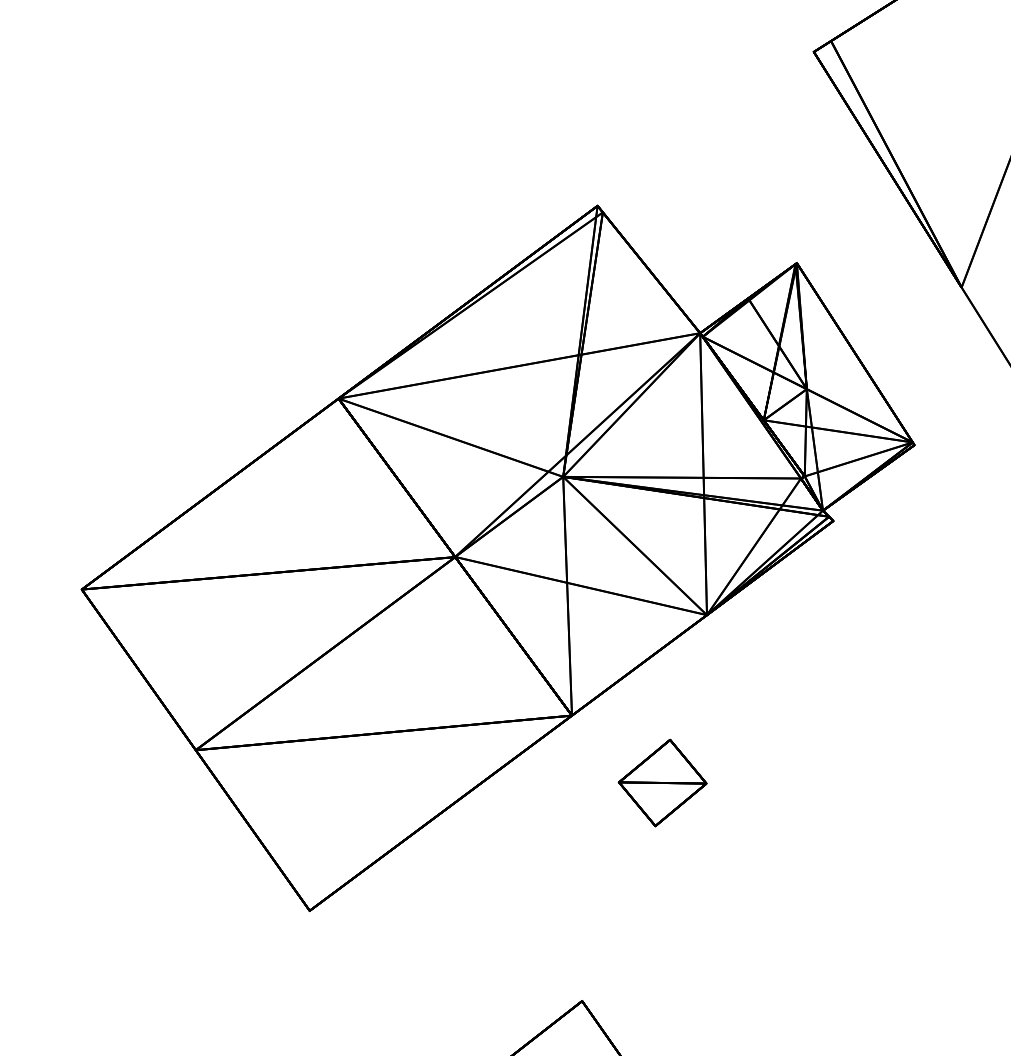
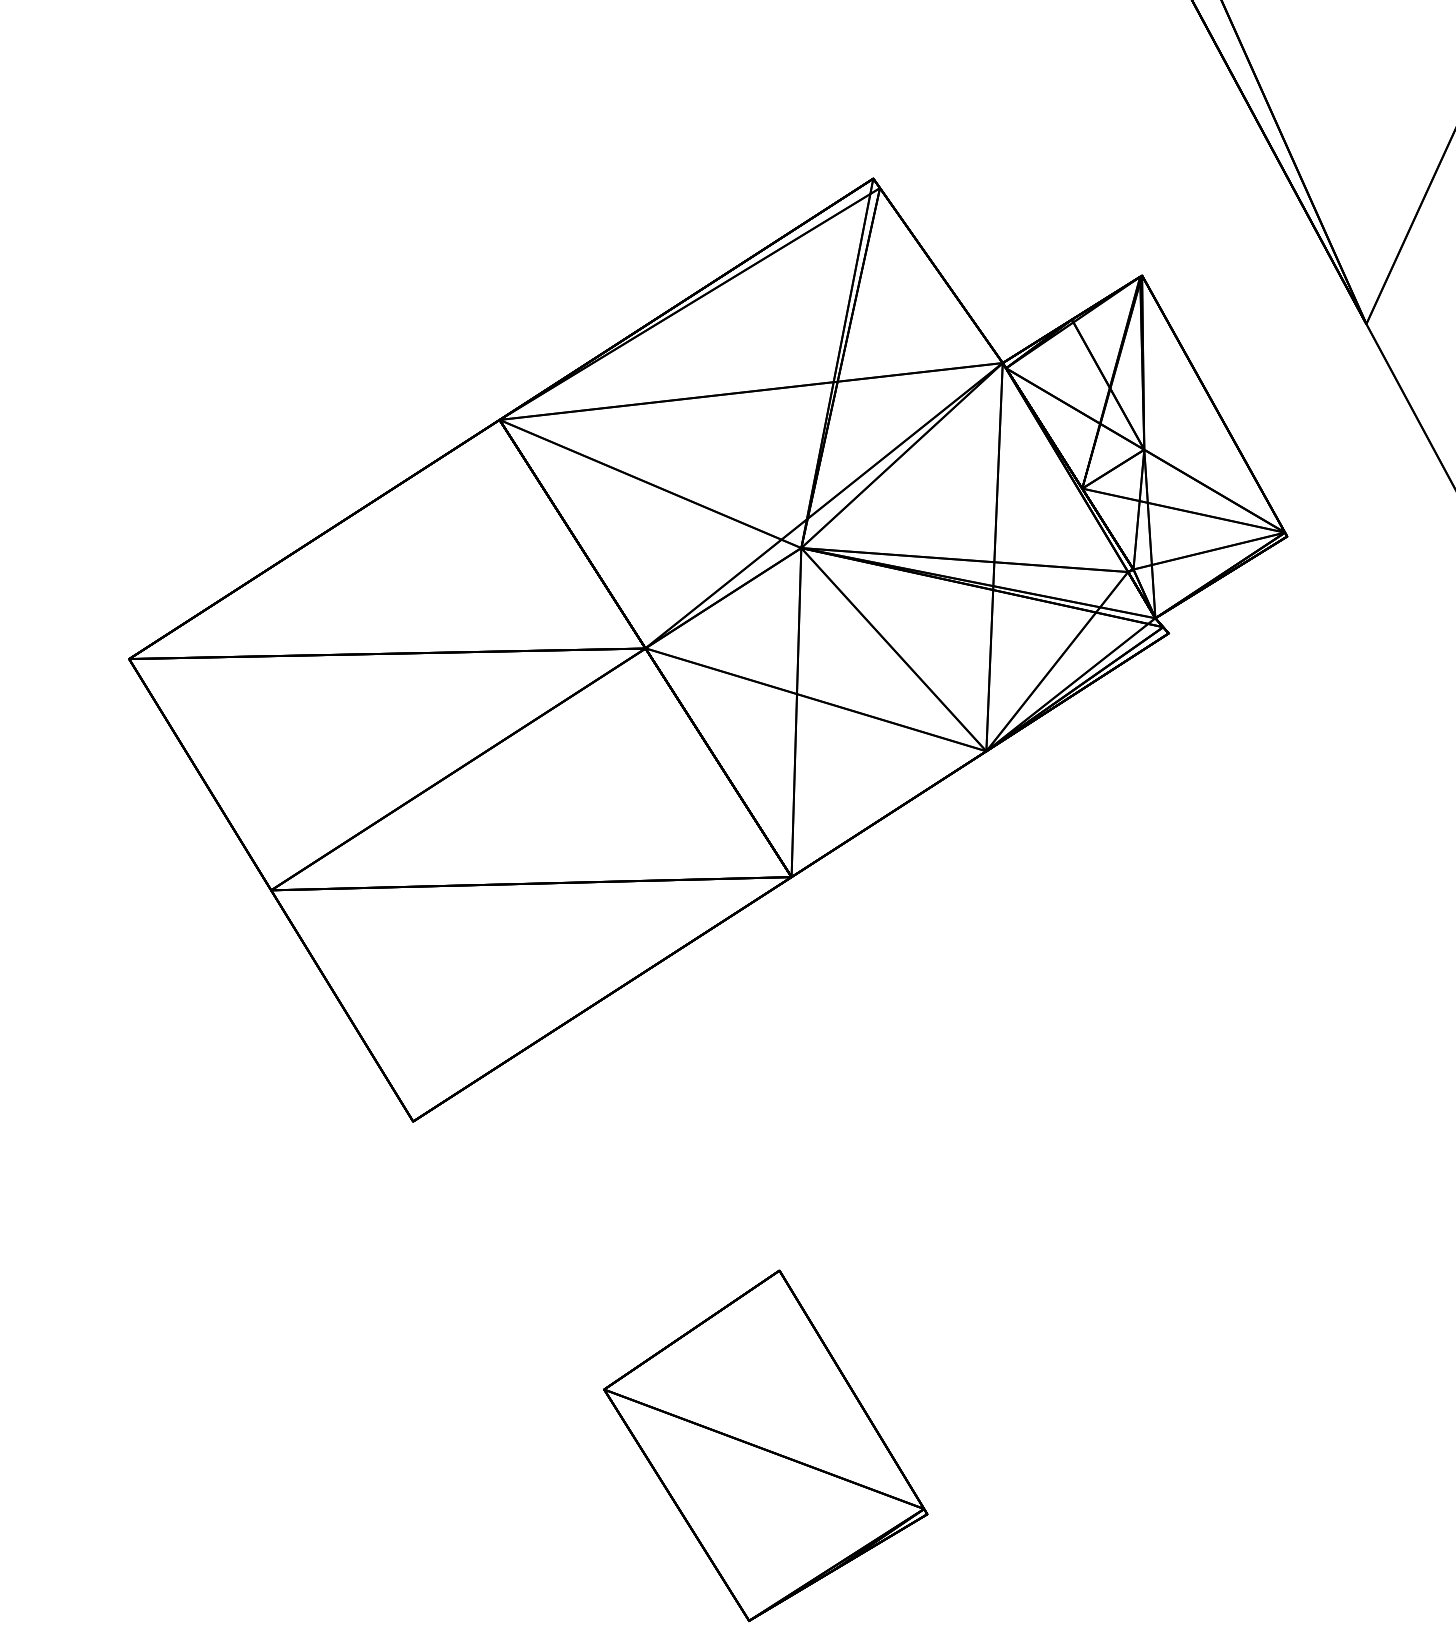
part: (662, 782) -> (910, 977), removed

